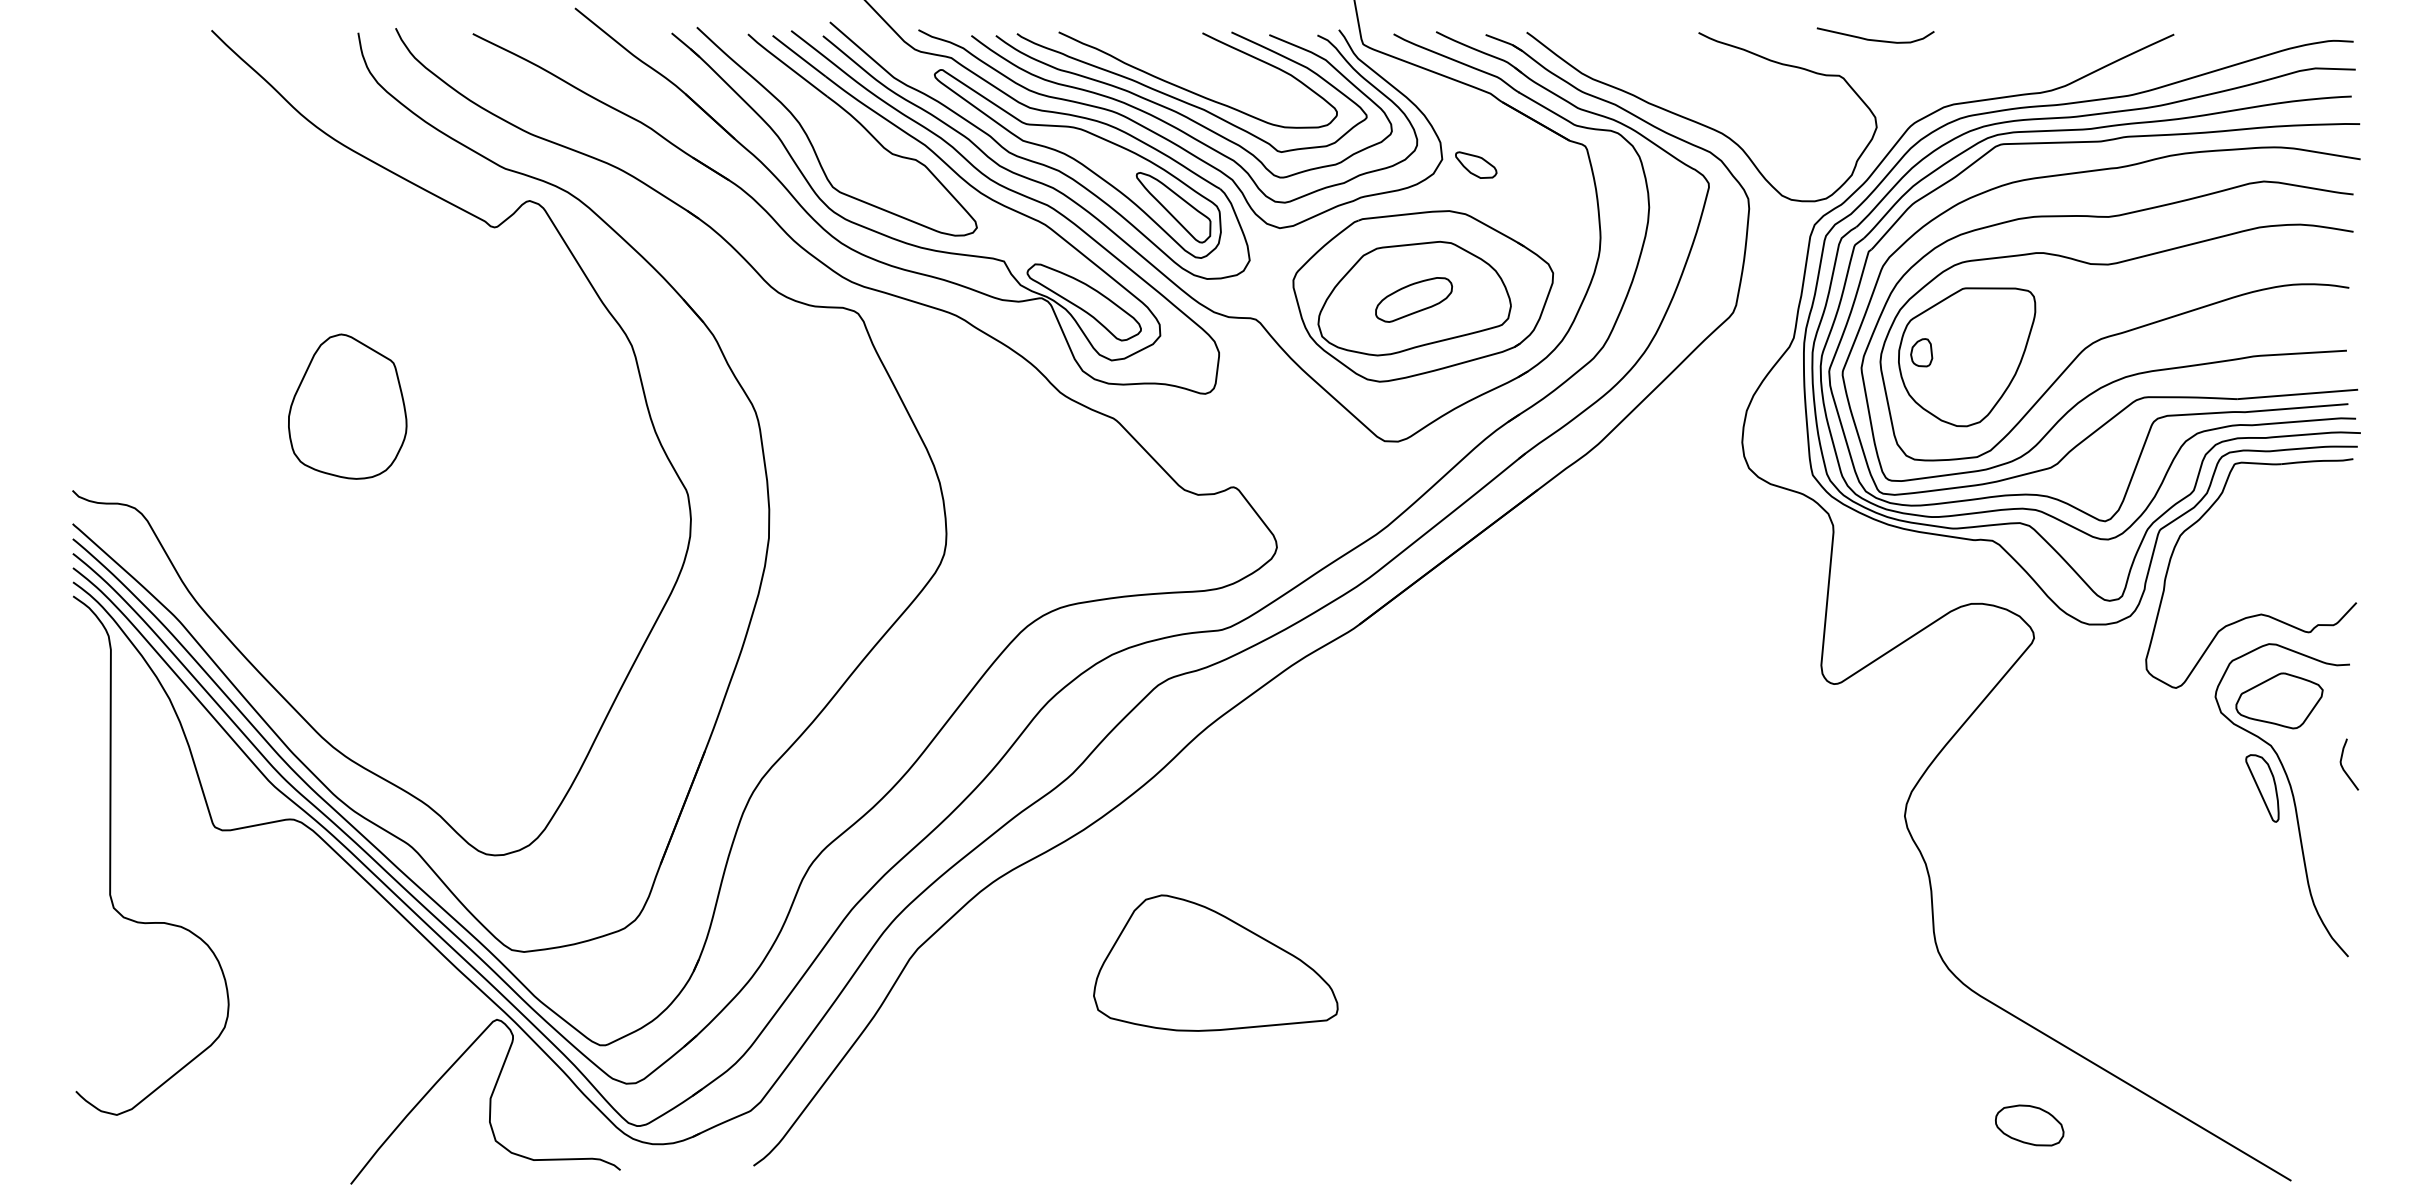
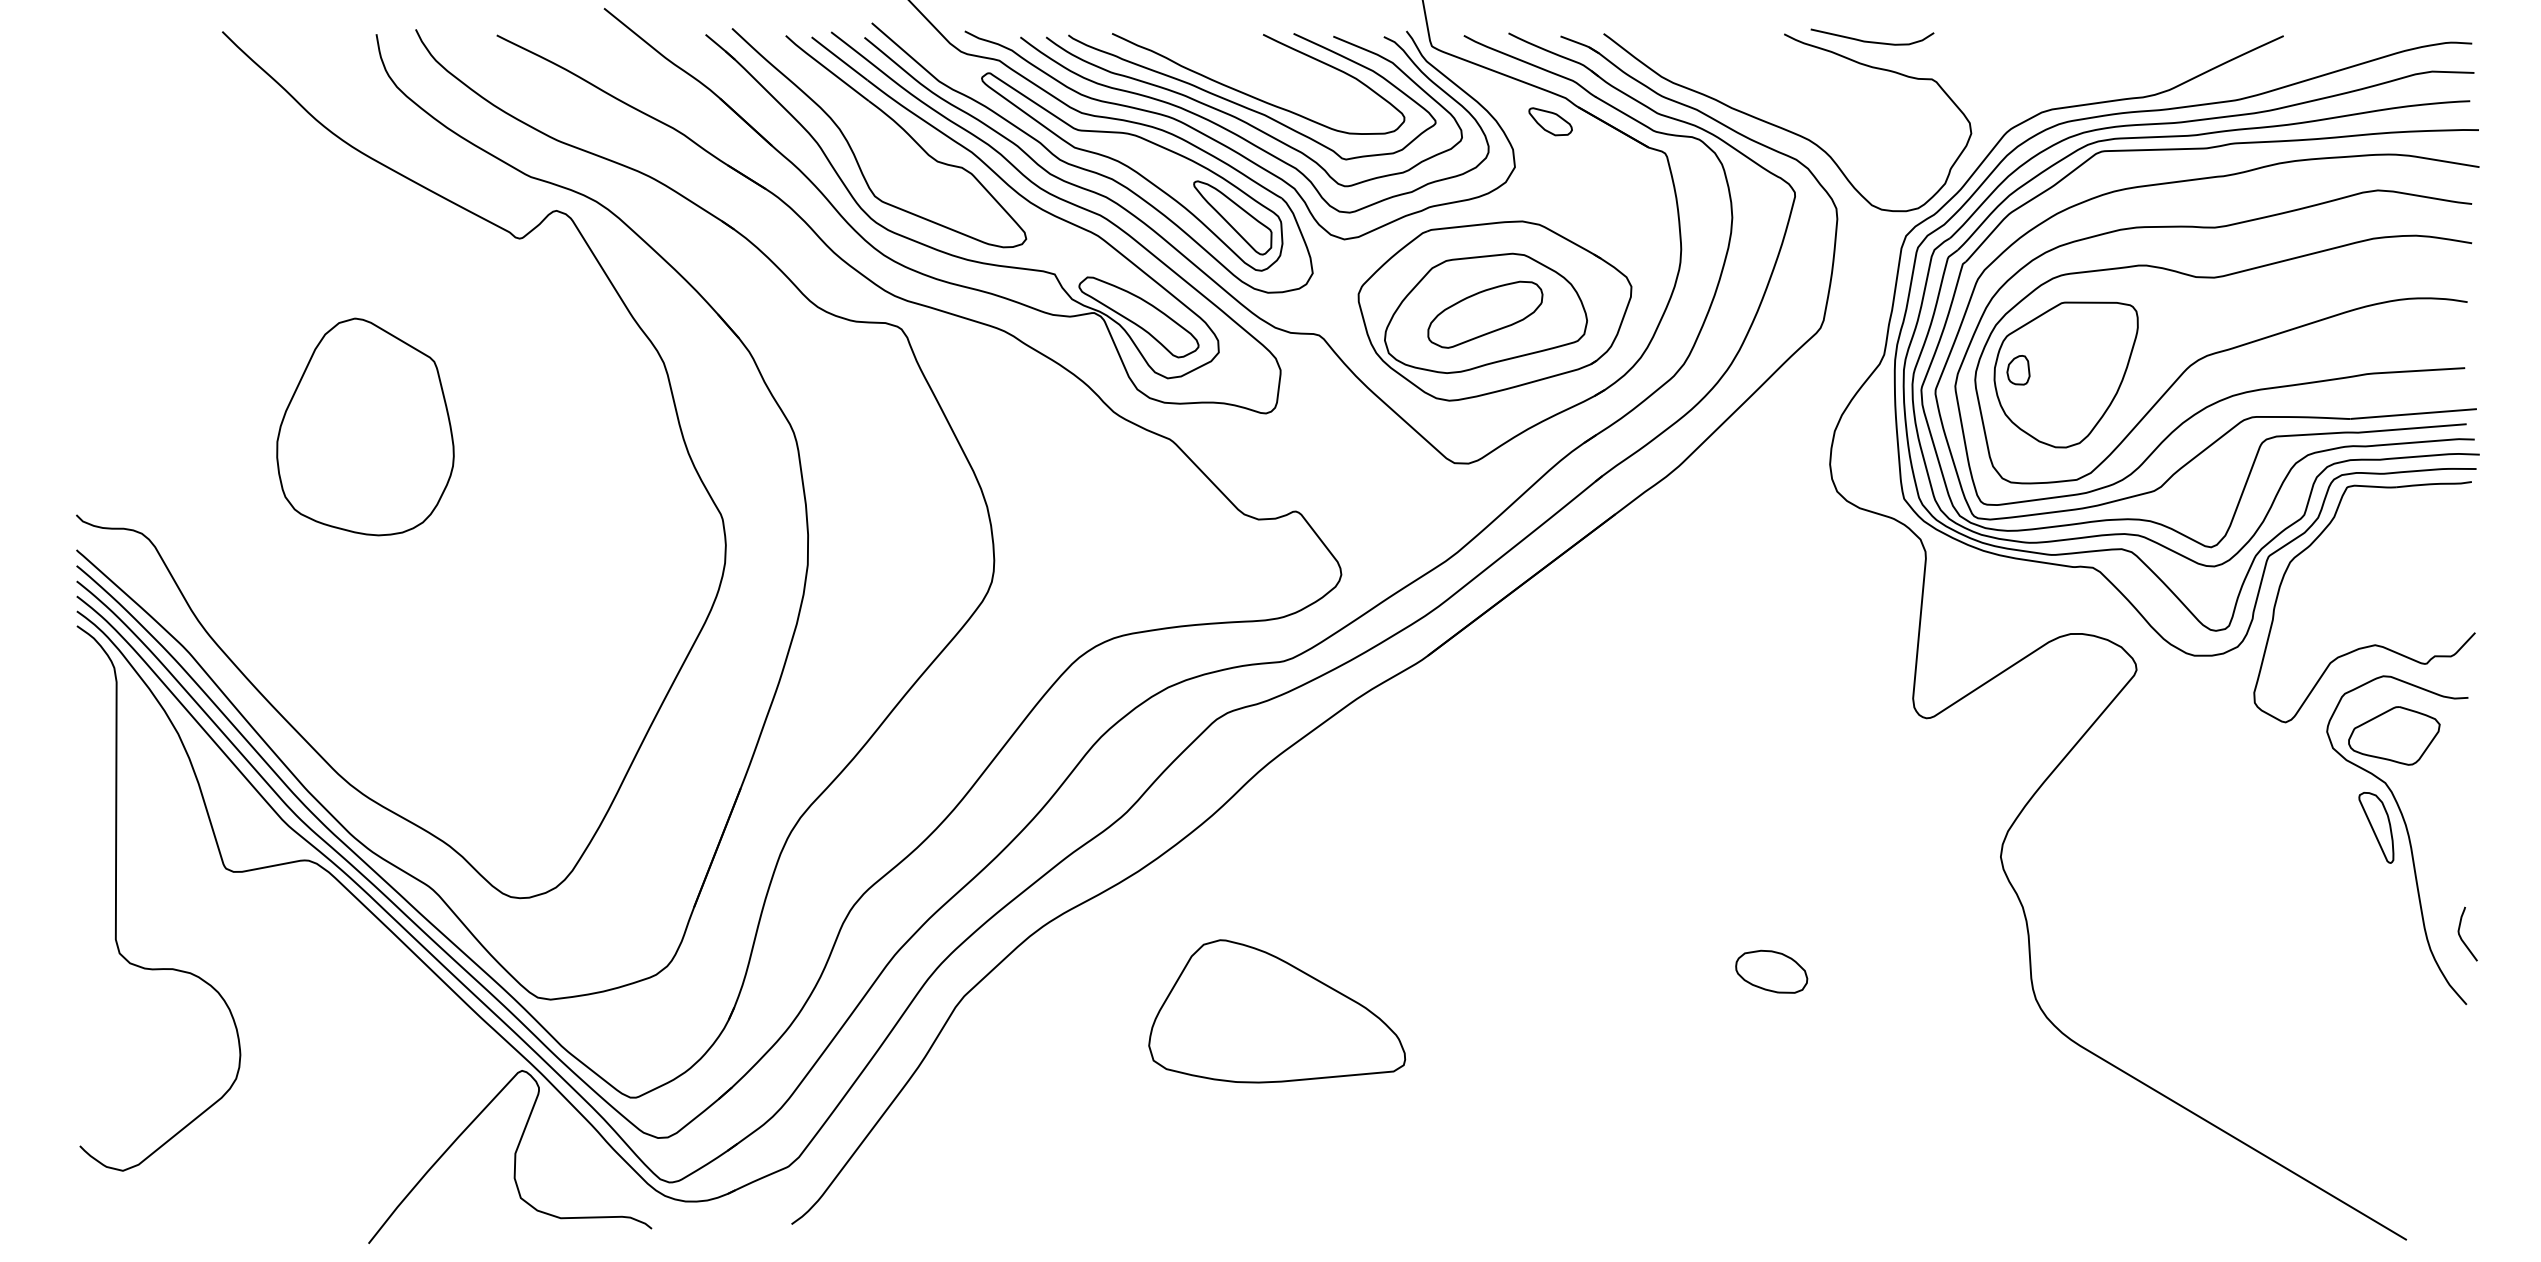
curve: (1875, 39) -> (1872, 41), moved
part: (1476, 164) -> (1550, 121), moved
part: (1413, 299) -> (1484, 314), size x1.43
part: (347, 406) -> (365, 426), size x1.43
curve: (2343, 767) -> (2461, 937), moved
part: (2029, 1125) -> (1771, 971), moved

